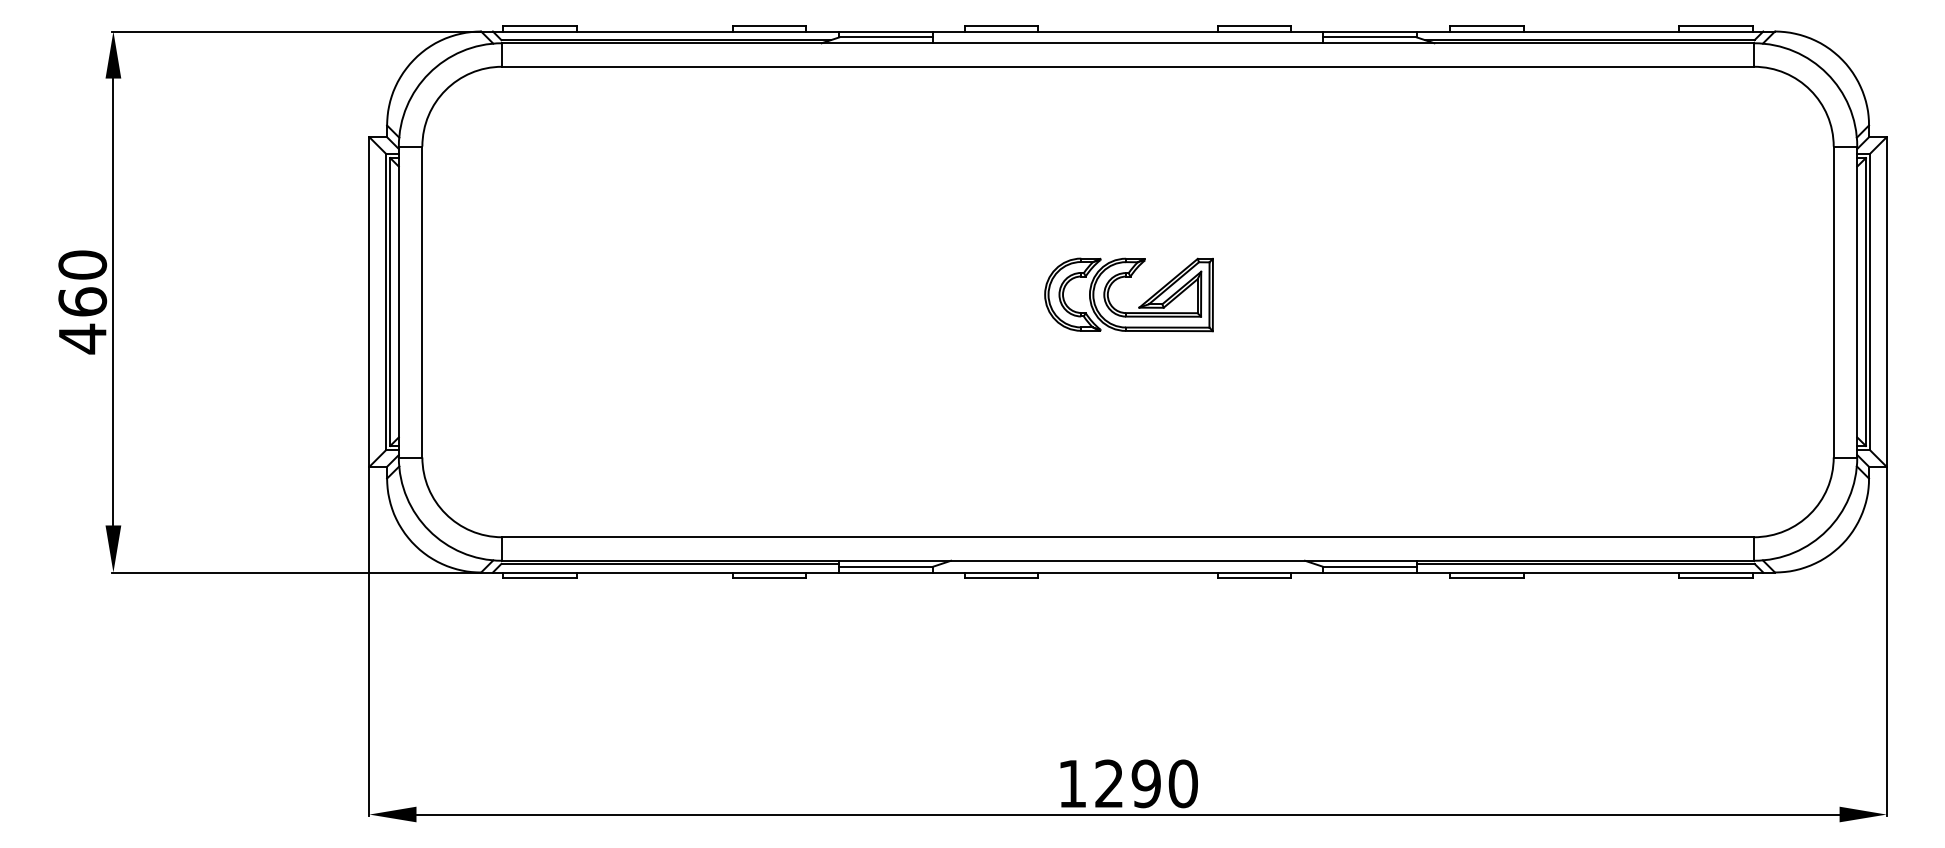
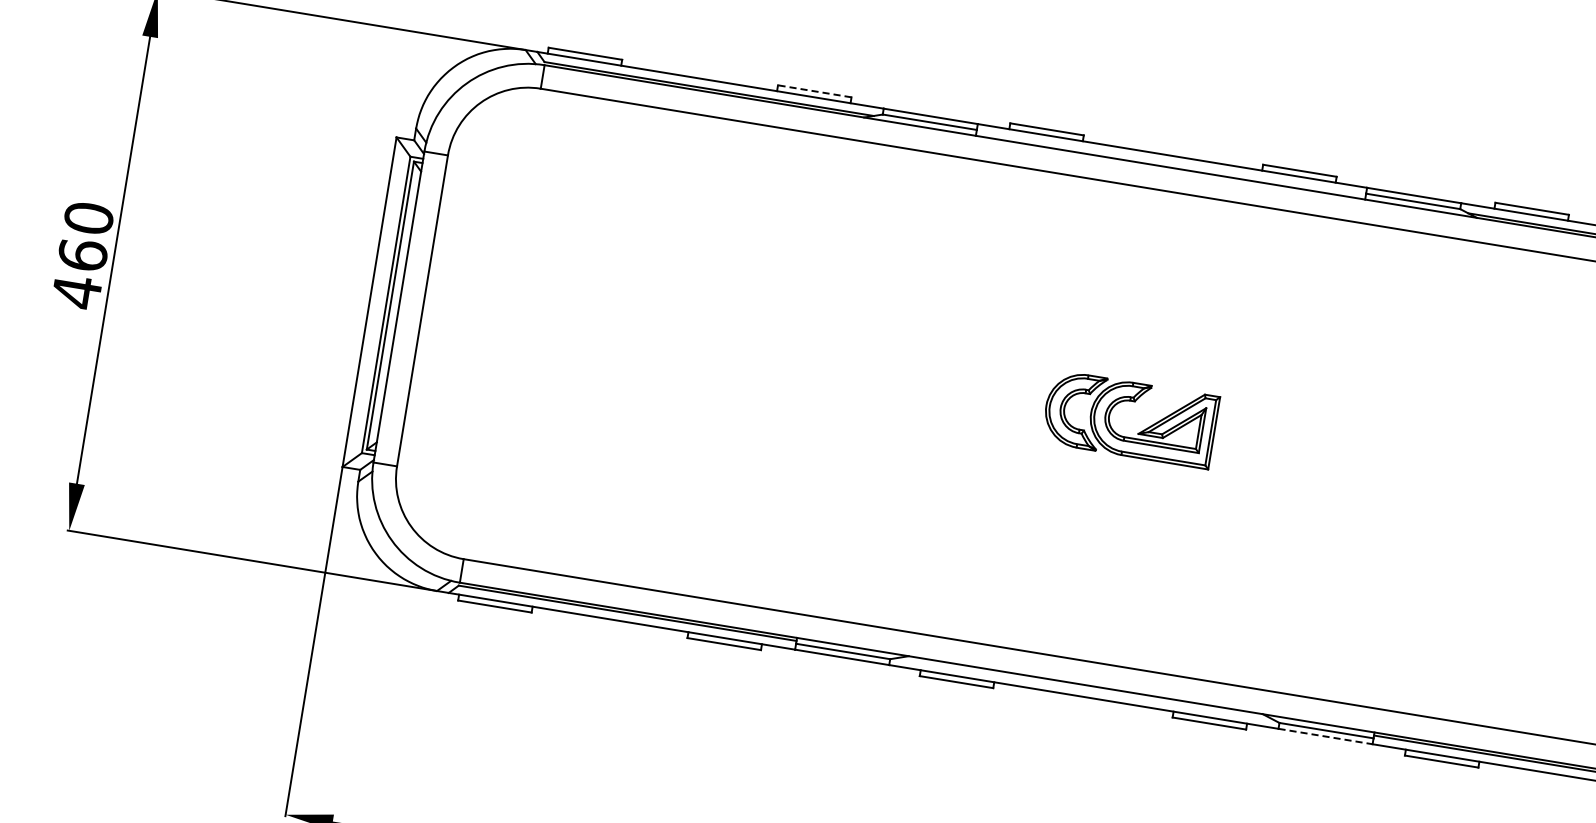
line: (769, 25) -> (814, 91), solid -> dashed
line: (1370, 572) -> (1326, 736), solid -> dashed

